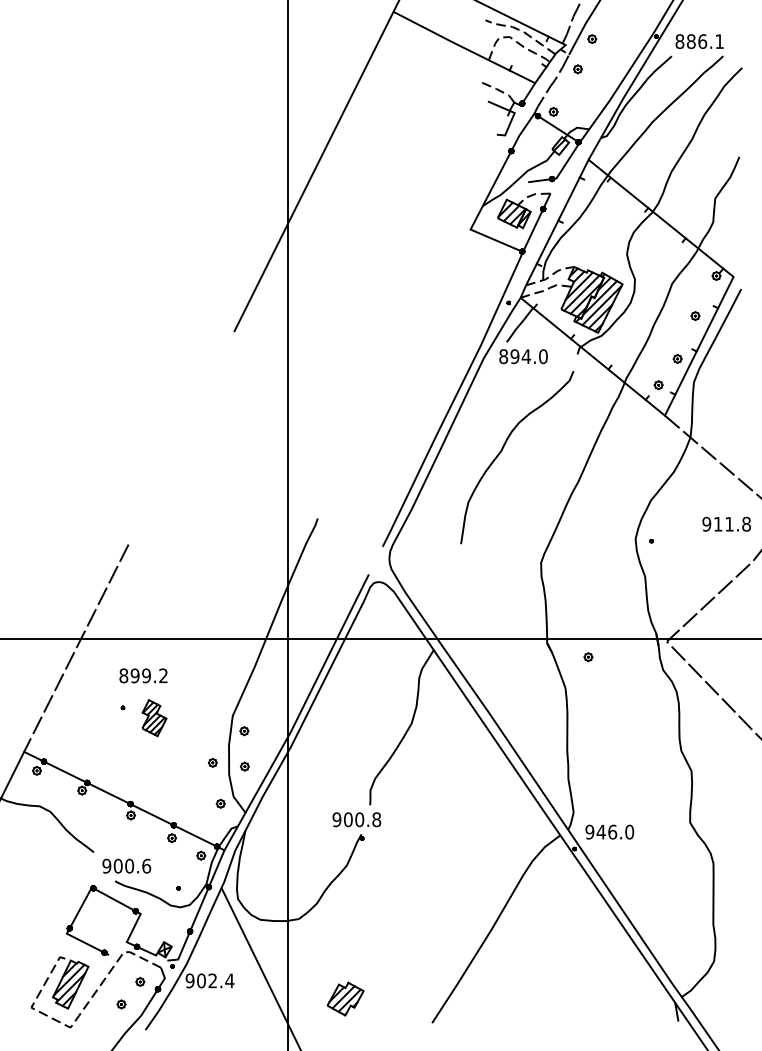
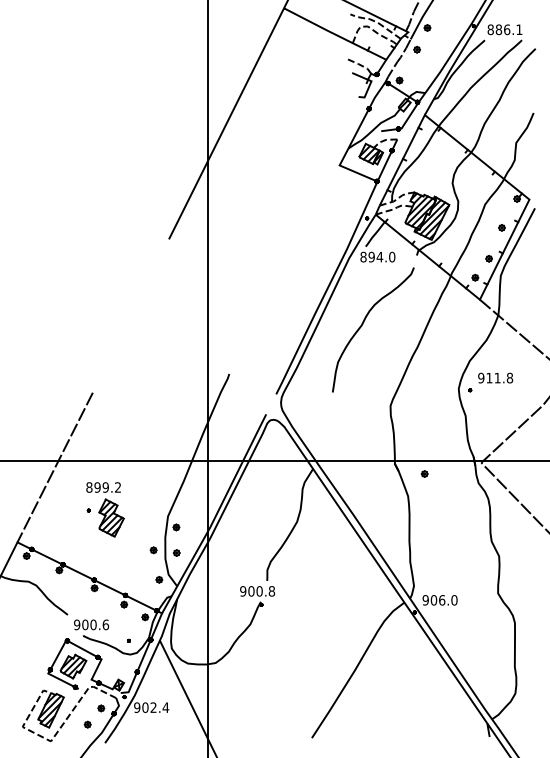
text: (726, 523) -> (495, 377), moved
part: (154, 717) -> (111, 517), size x1.43
text: (600, 831) -> (433, 599), 946.0 -> 906.0
part: (345, 998) -> (73, 666), moved

